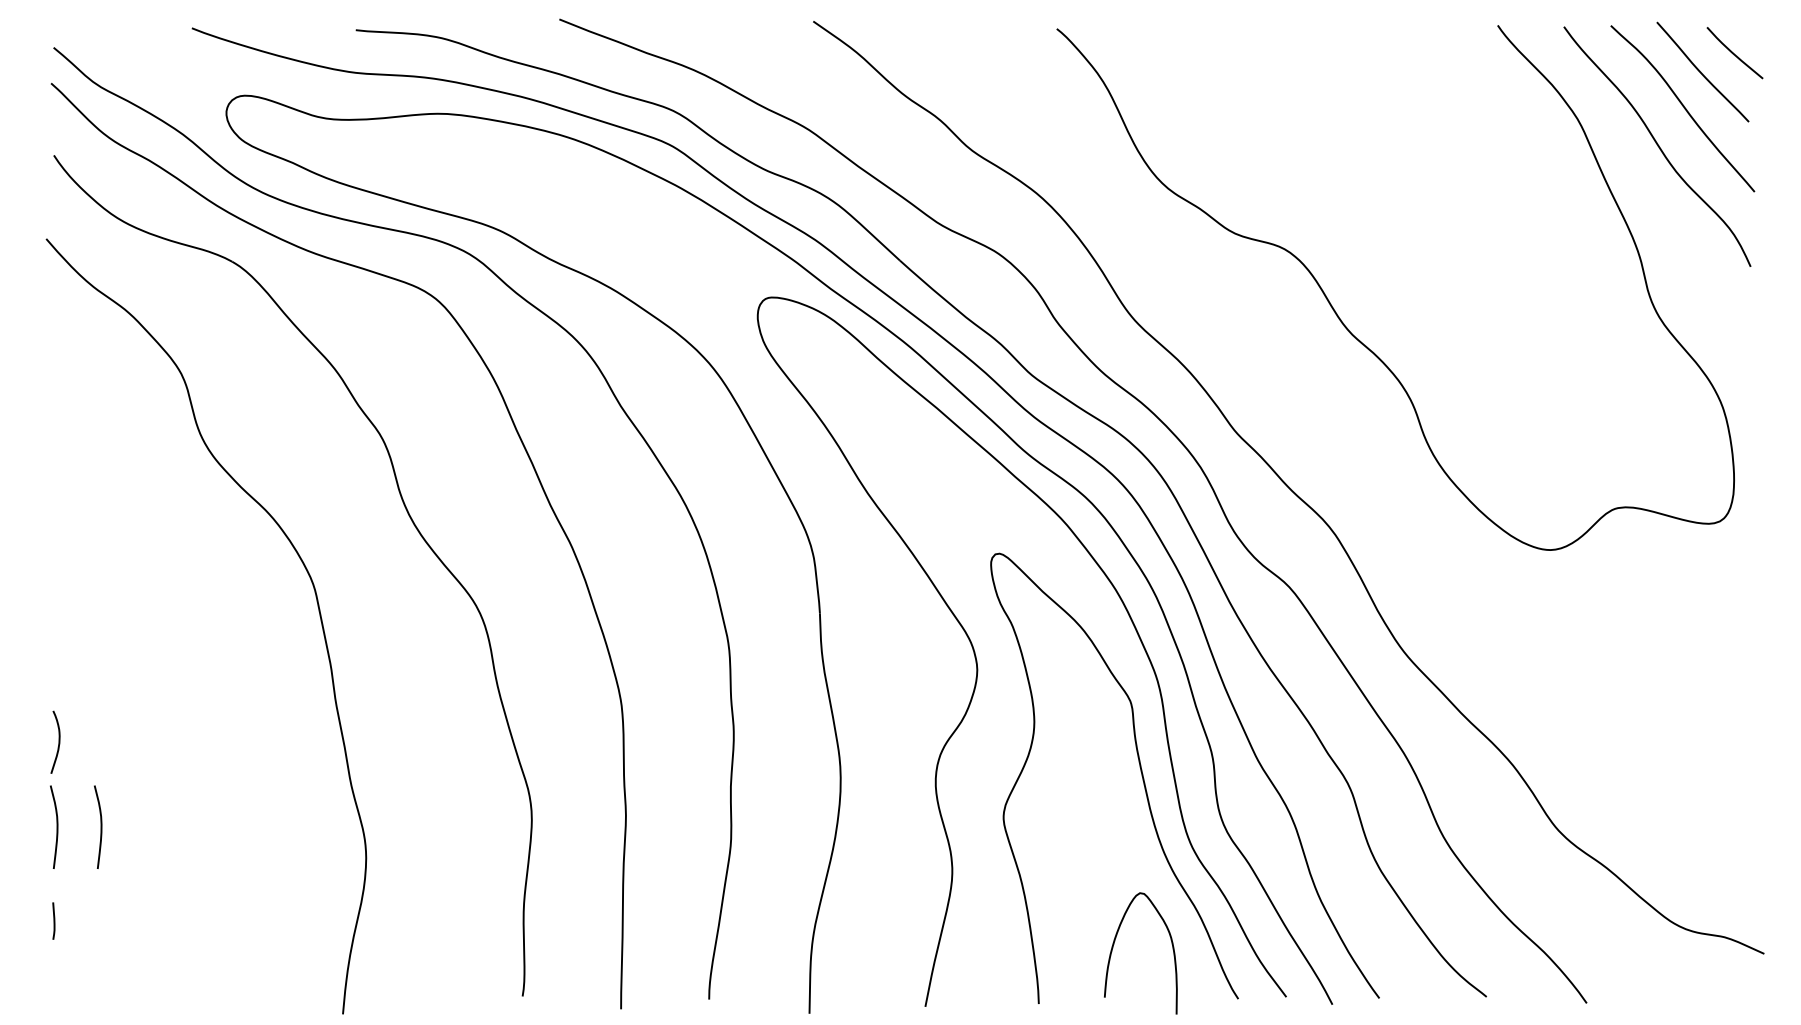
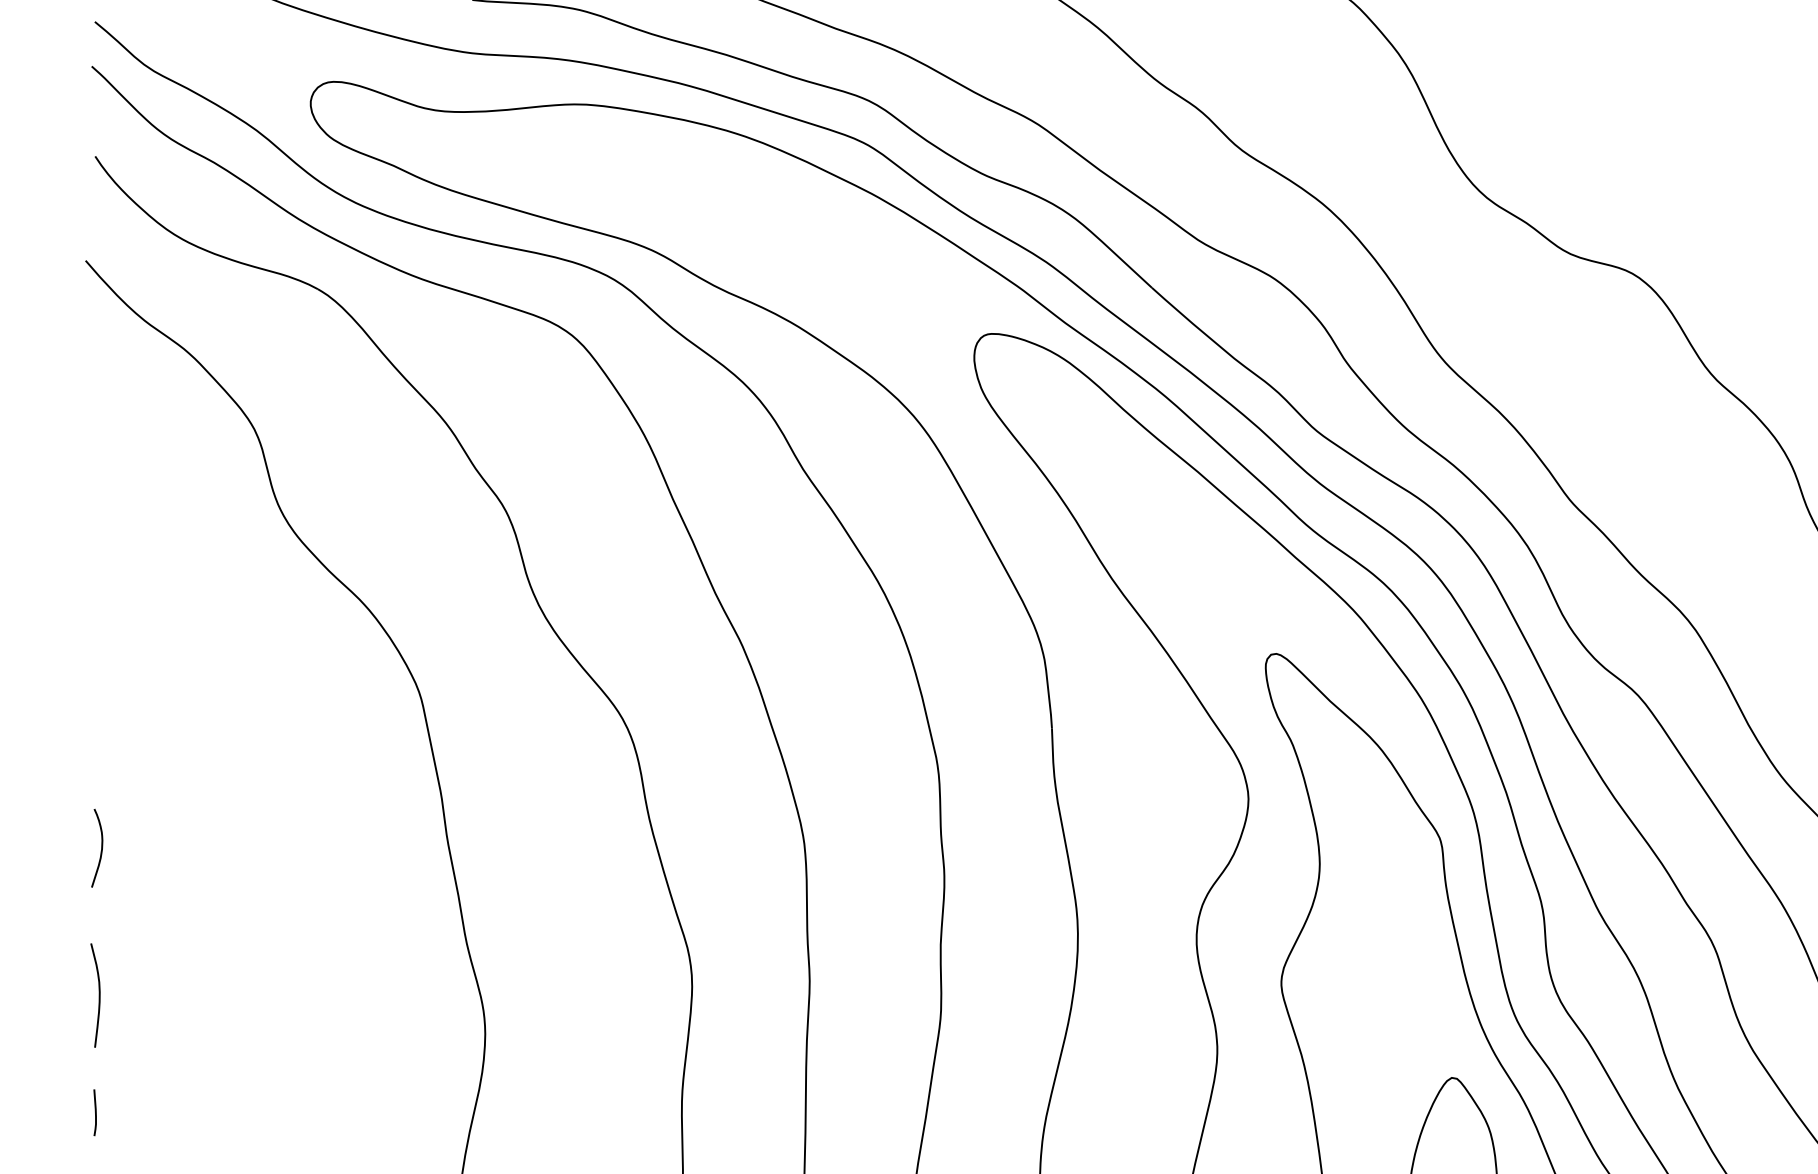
curve: (58, 741) -> (100, 847), moved
curve: (100, 826) -> (153, 994), removed

